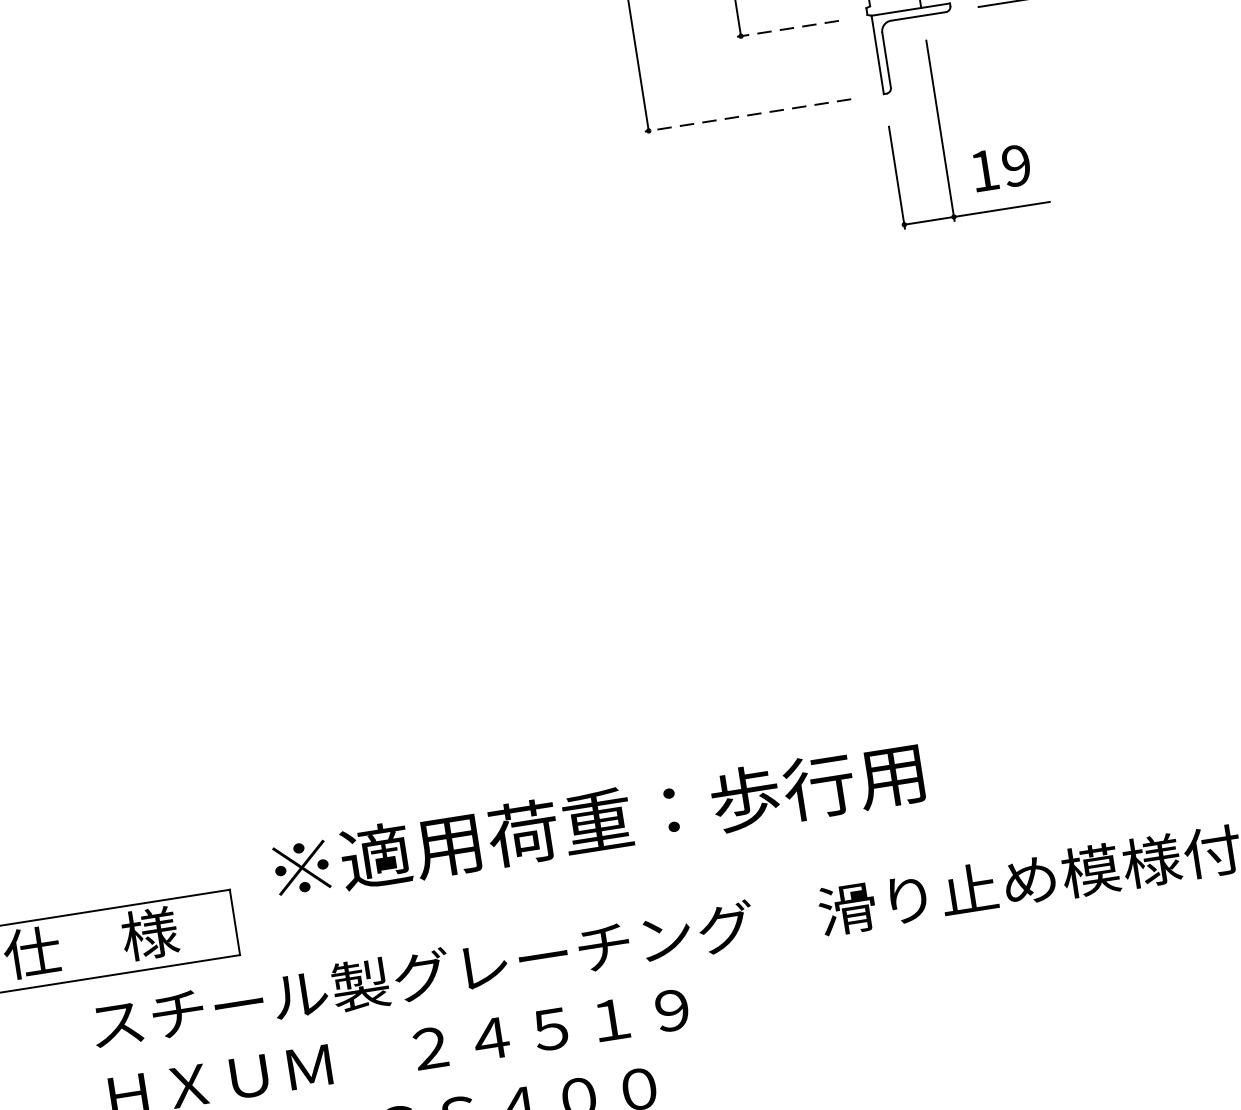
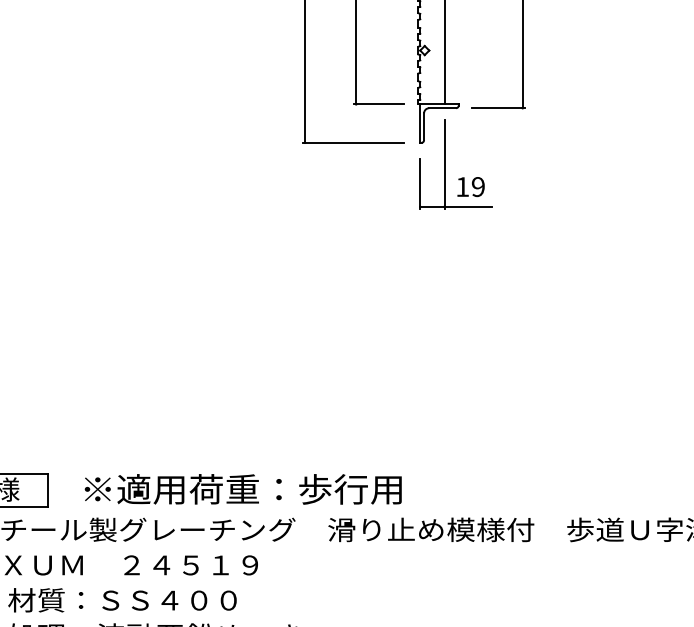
line: (788, 29) -> (379, 104), dashed -> solid
line: (747, 114) -> (353, 142), dashed -> solid
text: (597, 821) -> (242, 489), moved

